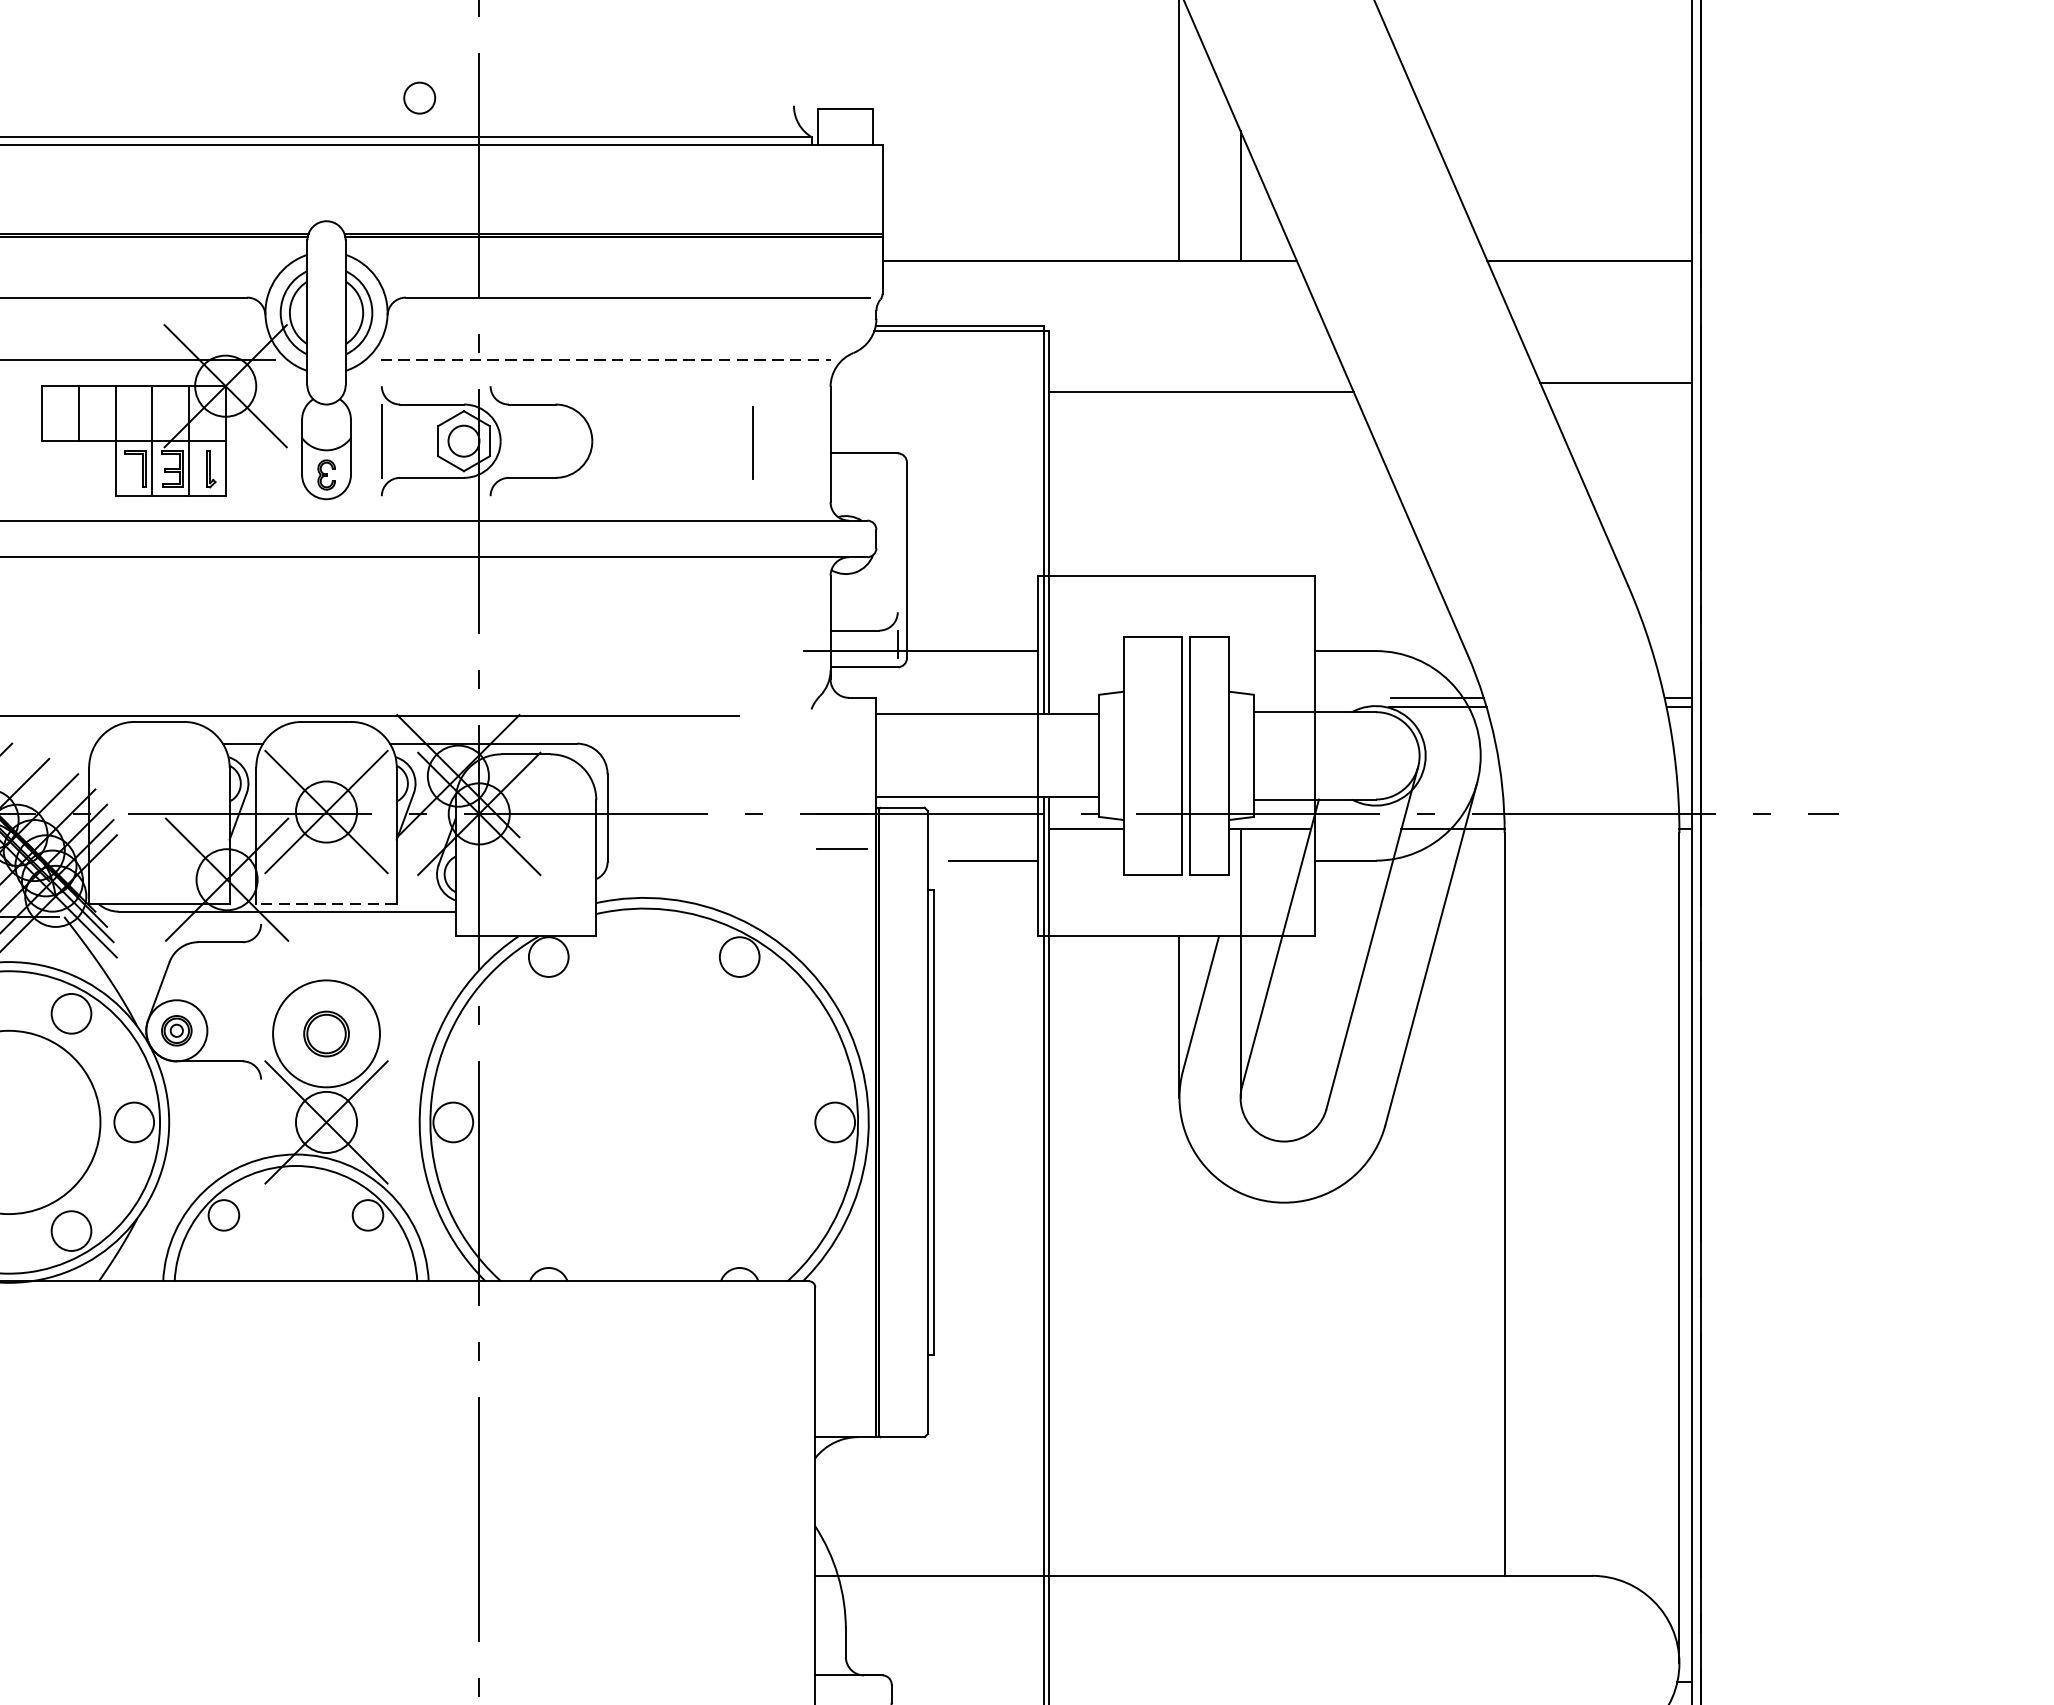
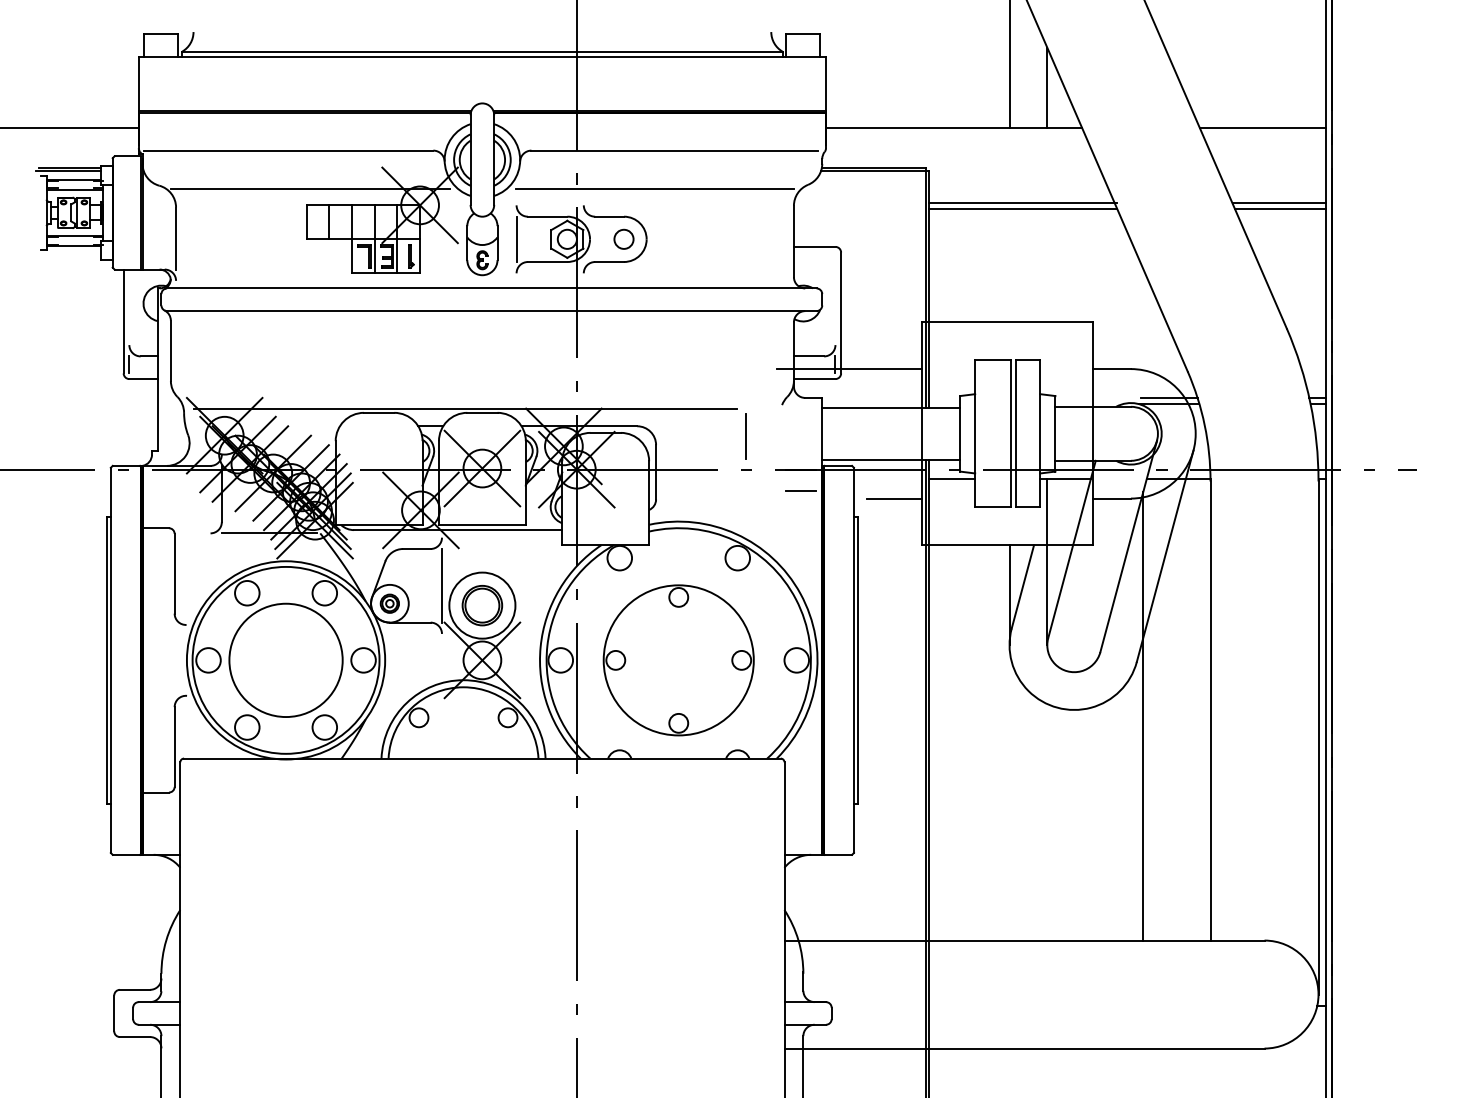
circle: (418, 96) -> (623, 238), moved
line: (606, 360) -> (655, 189), dashed -> solid
line: (1202, 383) -> (1023, 203), added
line: (1617, 392) -> (1280, 209), added
line: (752, 443) -> (745, 436), moved
line: (325, 904) -> (481, 525), dashed -> solid
line: (261, 1001) -> (442, 585), added
part: (326, 1033) -> (482, 605), size x1.43
part: (643, 1122) -> (678, 660), added
line: (1396, 1213) -> (1143, 716), added

